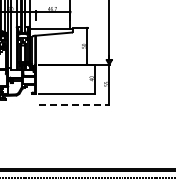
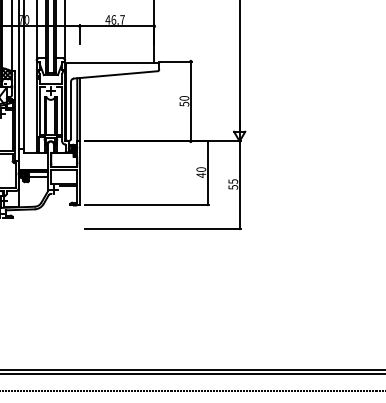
line: (74, 104) -> (163, 228), dashed -> solid

